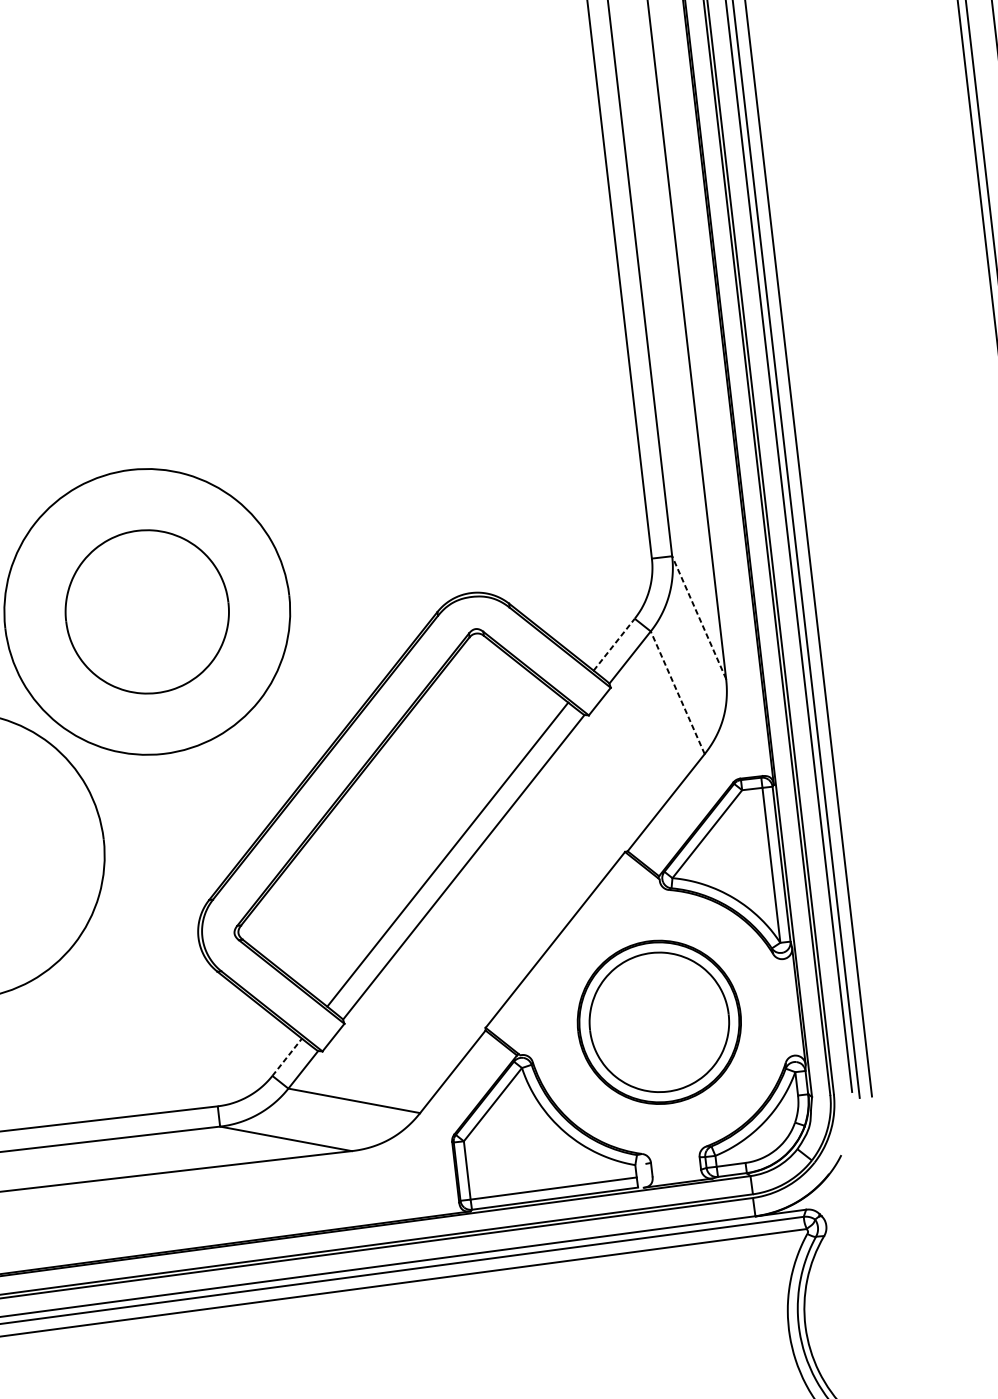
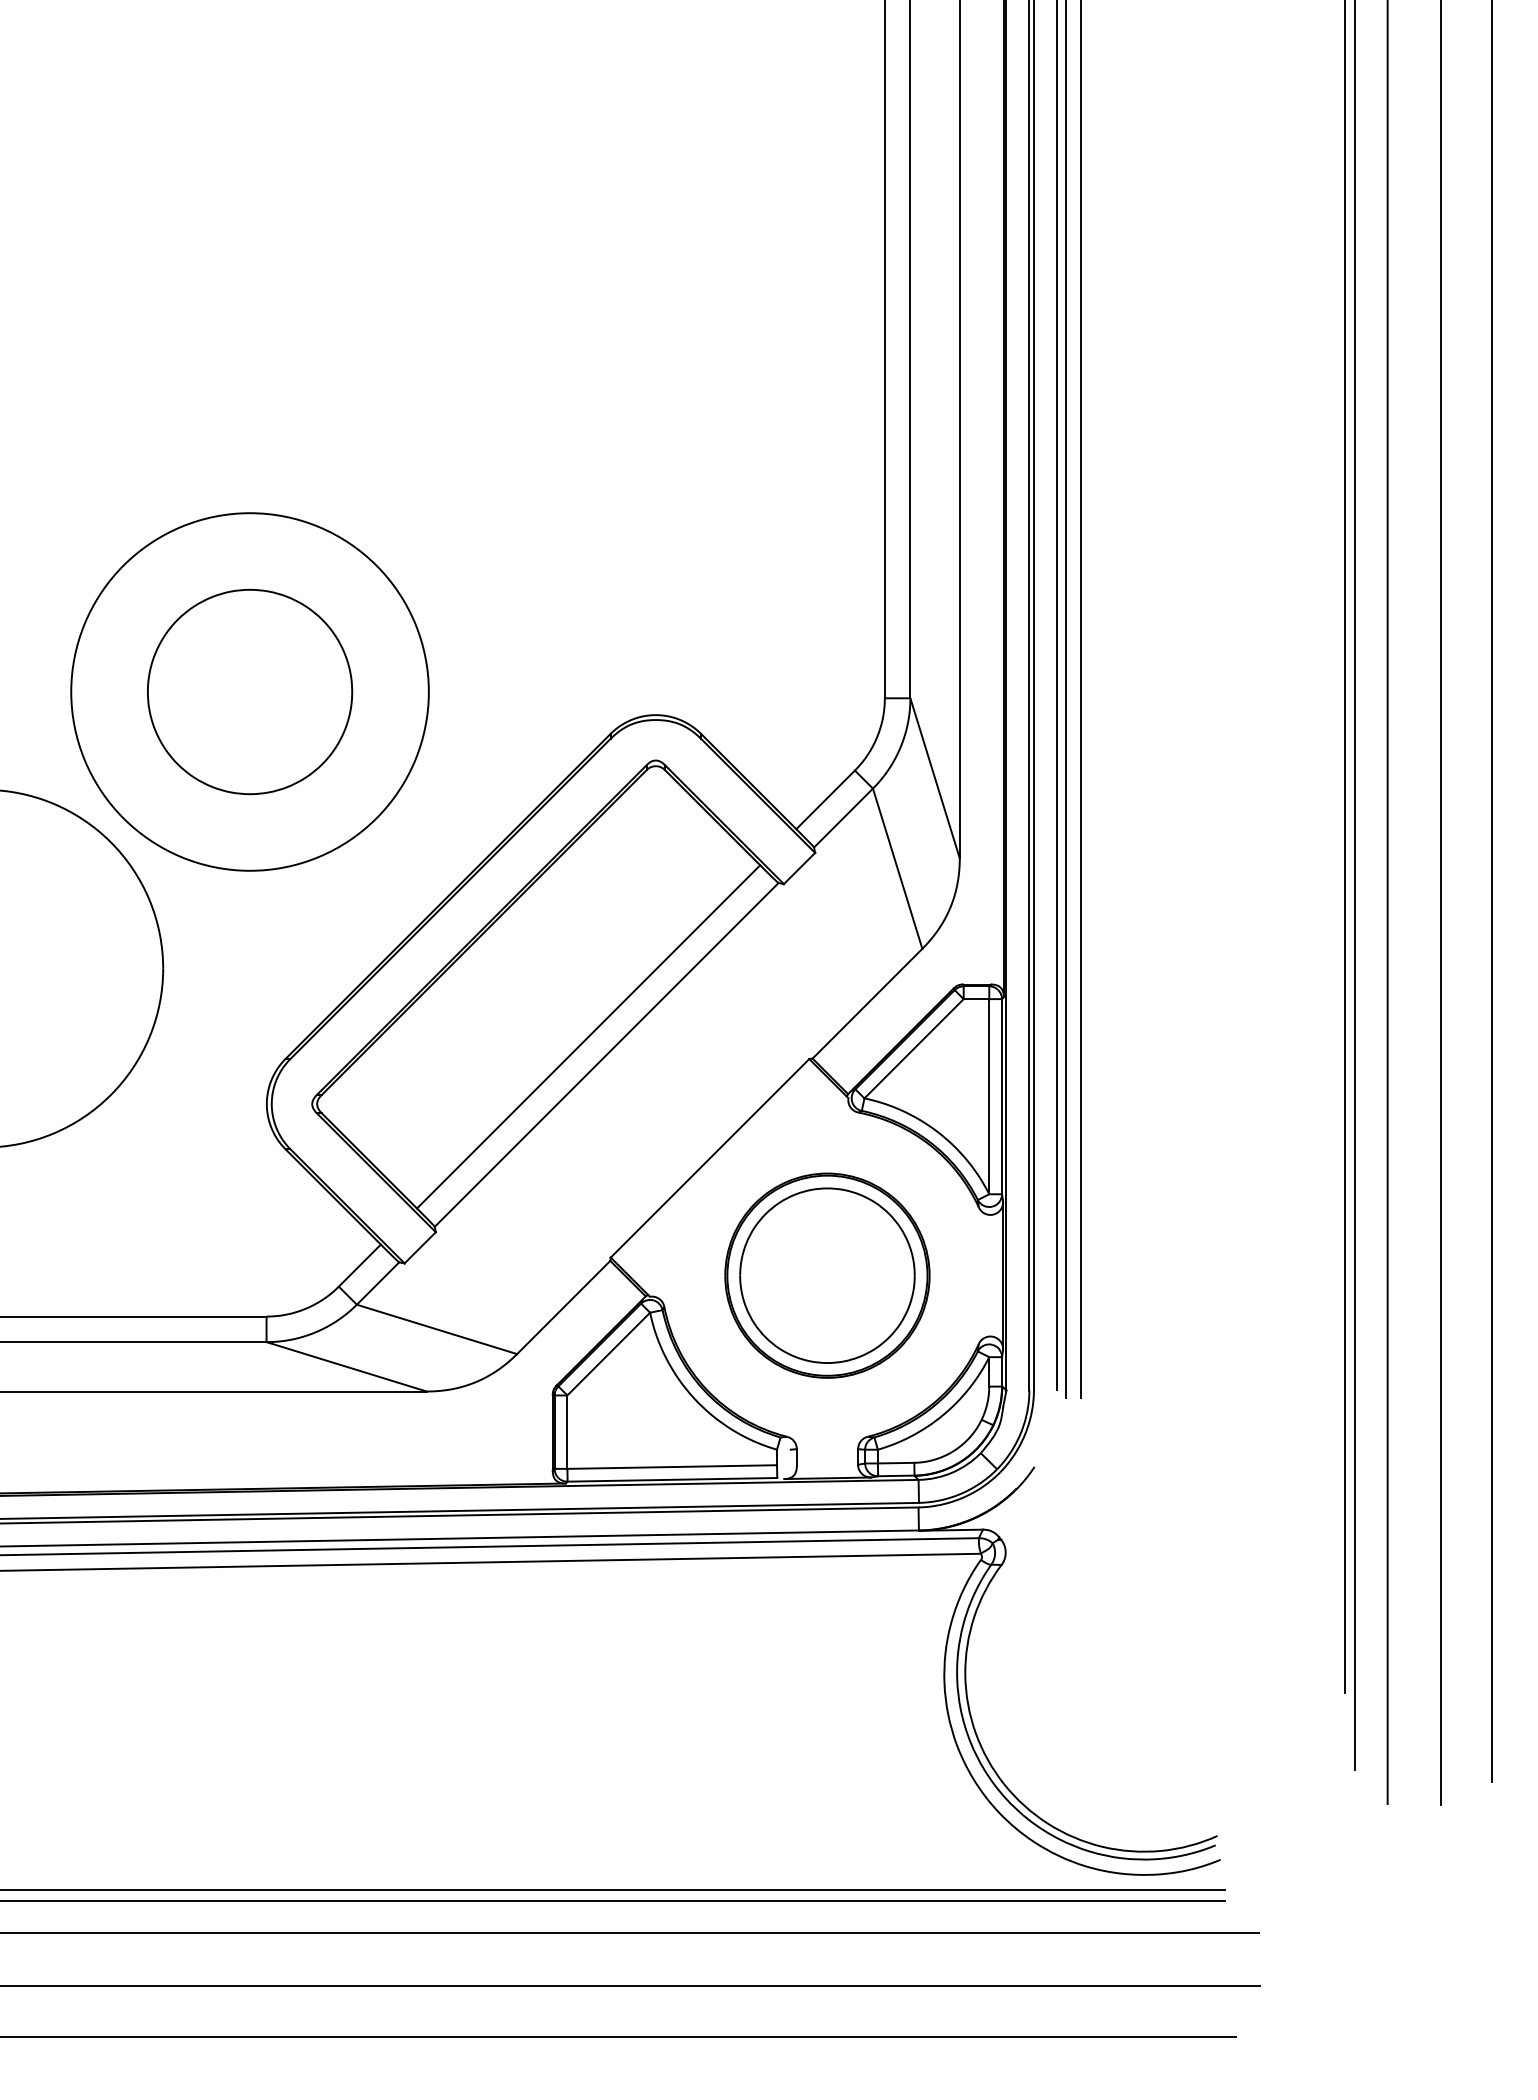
line: (699, 617) -> (935, 778), dashed -> solid
line: (614, 644) -> (825, 799), dashed -> solid
line: (677, 692) -> (897, 868), dashed -> solid
line: (286, 1057) -> (359, 1265), dashed -> solid

